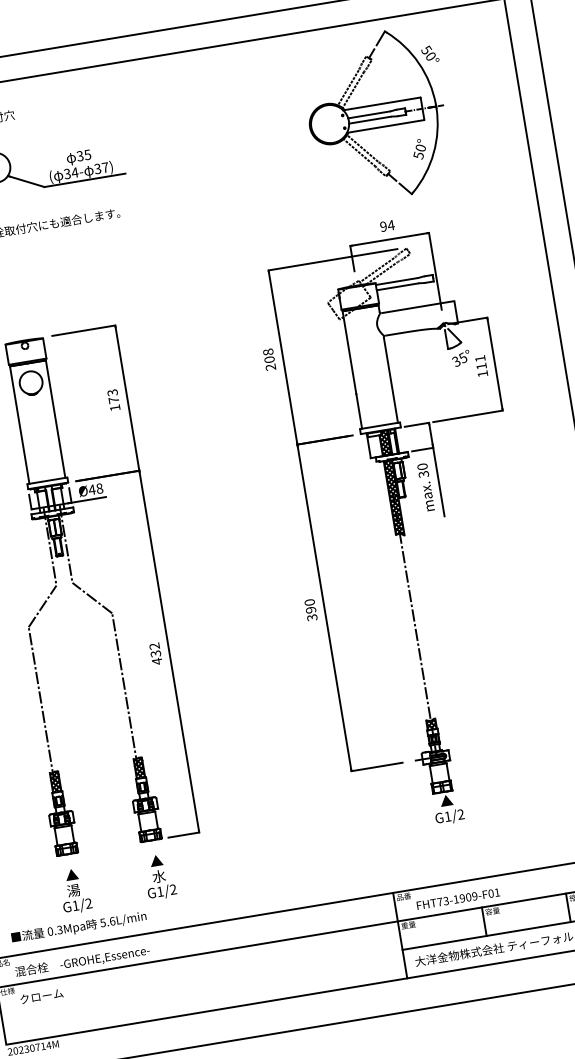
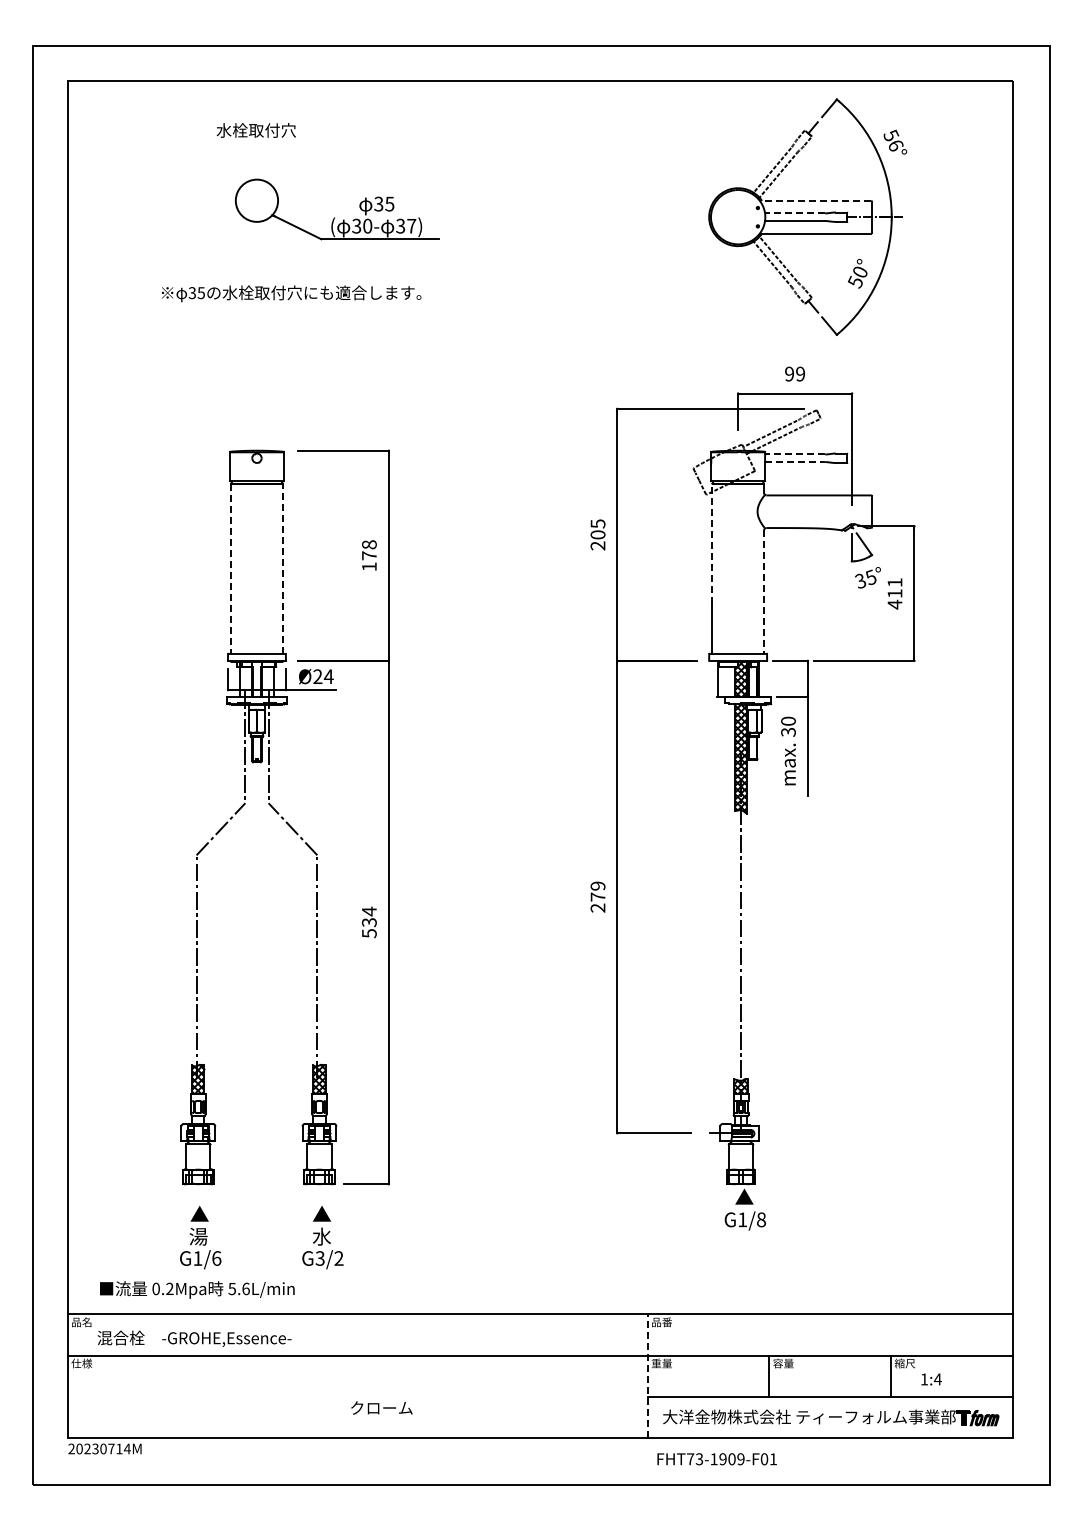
text: (430, 56) -> (895, 145), 50° -> 56°
line: (381, 103) -> (815, 200), solid -> dashed
line: (368, 115) -> (794, 213), solid -> dashed
text: (74, 172) -> (367, 225), 34- -> 30-
text: (391, 224) -> (800, 373), 94 -> 99
line: (396, 281) -> (795, 454), solid -> dashed
line: (397, 287) -> (795, 462), solid -> dashed
text: (267, 351) -> (597, 523), 208 -> 205
line: (349, 352) -> (712, 543), solid -> dashed
text: (482, 373) -> (894, 604), 111 -> 411
line: (391, 380) -> (764, 592), solid -> dashed
part: (30, 383) -> (256, 512), removed
text: (112, 392) -> (369, 544), 173 -> 178
line: (55, 419) -> (282, 568), solid -> dashed
line: (20, 424) -> (231, 568), solid -> dashed
text: (95, 489) -> (322, 676), Ø48 -> Ø24
text: (310, 609) -> (597, 896), 390 -> 279
text: (155, 653) -> (369, 922), 432 -> 534
text: (460, 814) -> (761, 1219), G1/2 -> G1/8
text: (159, 891) -> (319, 1258), G1/2 -> G3/2
text: (457, 899) -> (716, 1459), moved
text: (88, 903) -> (216, 1258), G1/2 -> G1/6
text: (59, 930) -> (169, 1289), 0.3Mpa -> 0.2Mpa
line: (400, 935) -> (647, 1376), solid -> dashed
text: (41, 995) -> (381, 1407), moved

